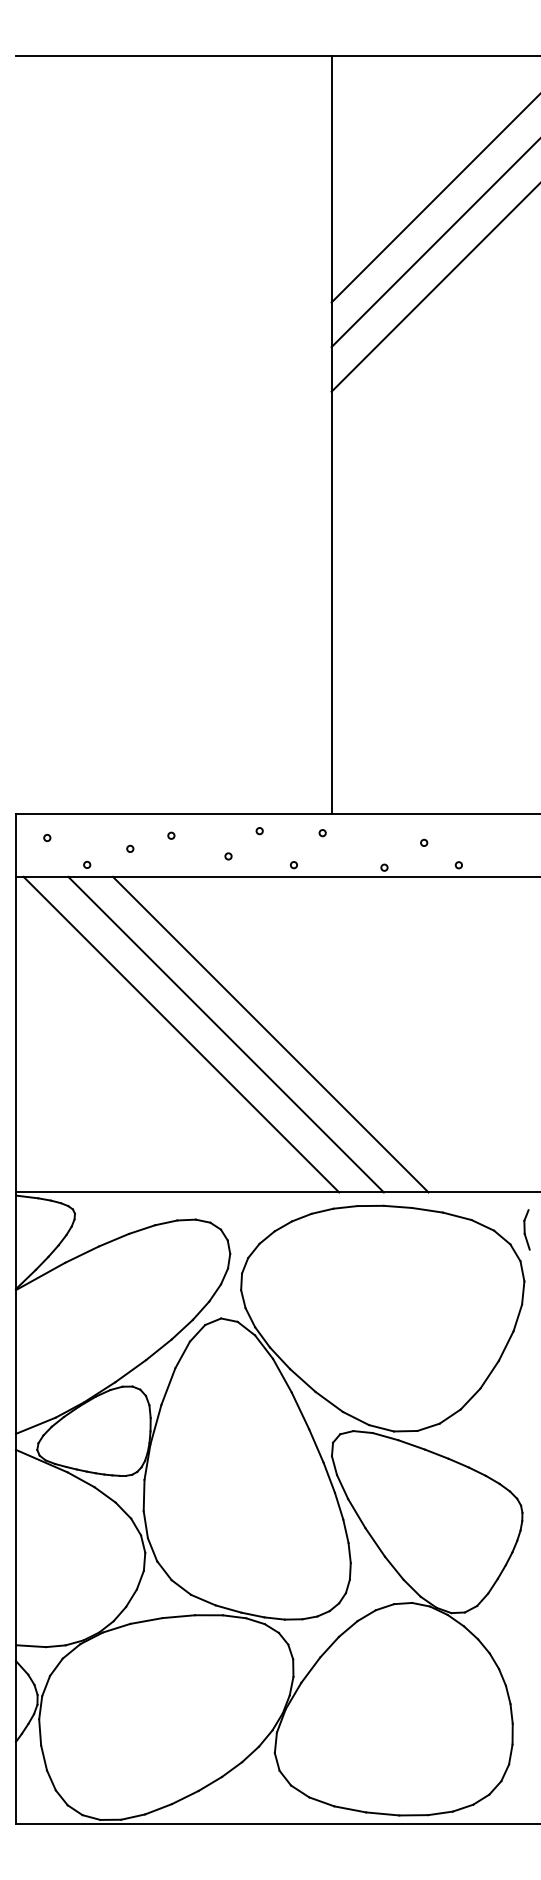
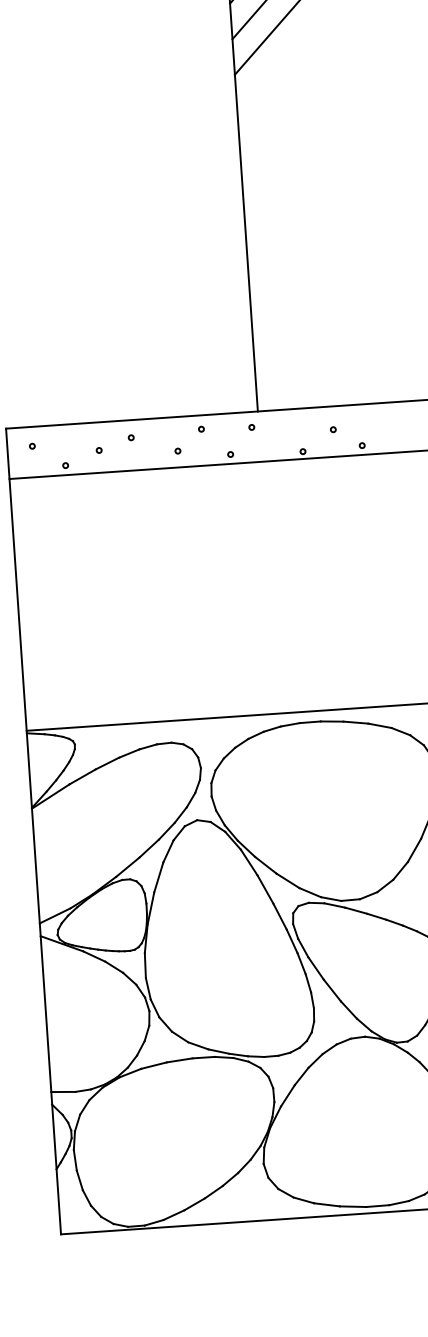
line: (181, 1034) -> (150, 595), removed
line: (225, 1034) -> (185, 593), removed
line: (270, 1034) -> (221, 590), removed

